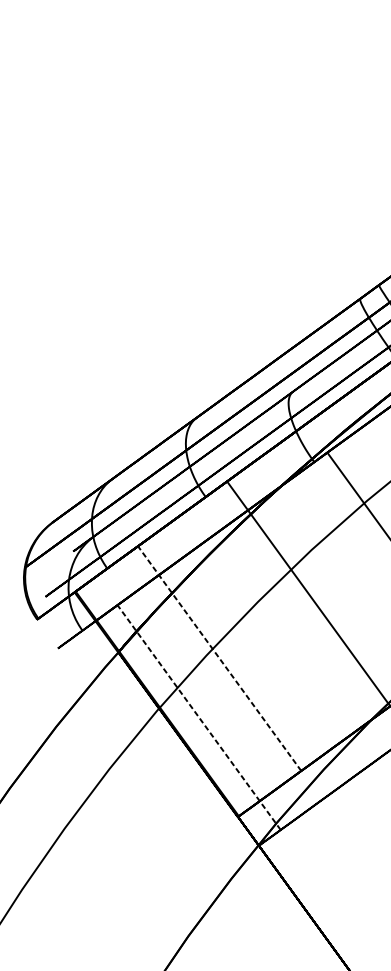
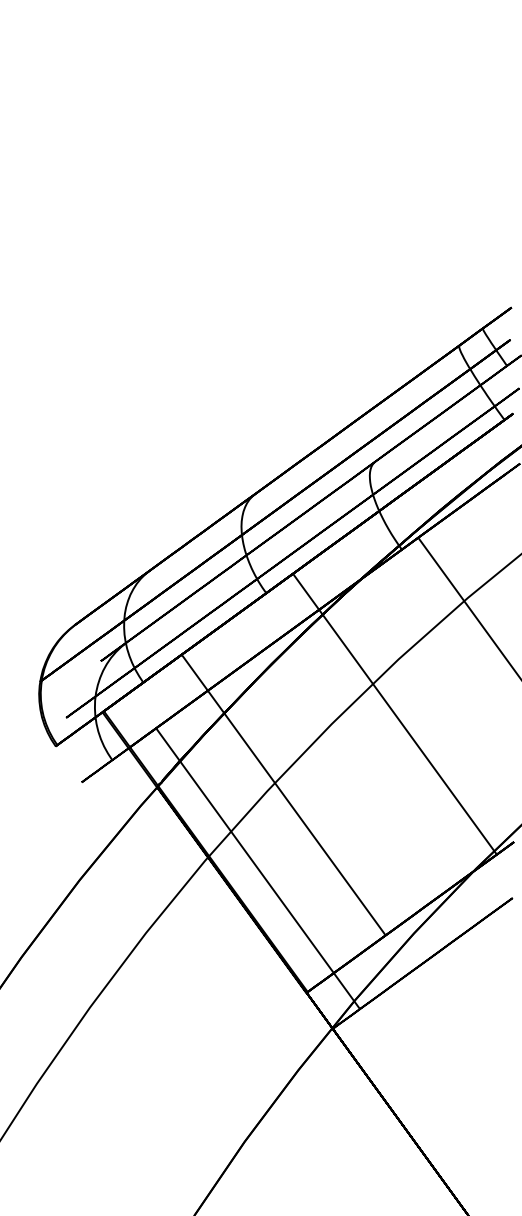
line: (219, 658) -> (283, 794), dashed -> solid
line: (198, 717) -> (257, 868), dashed -> solid

